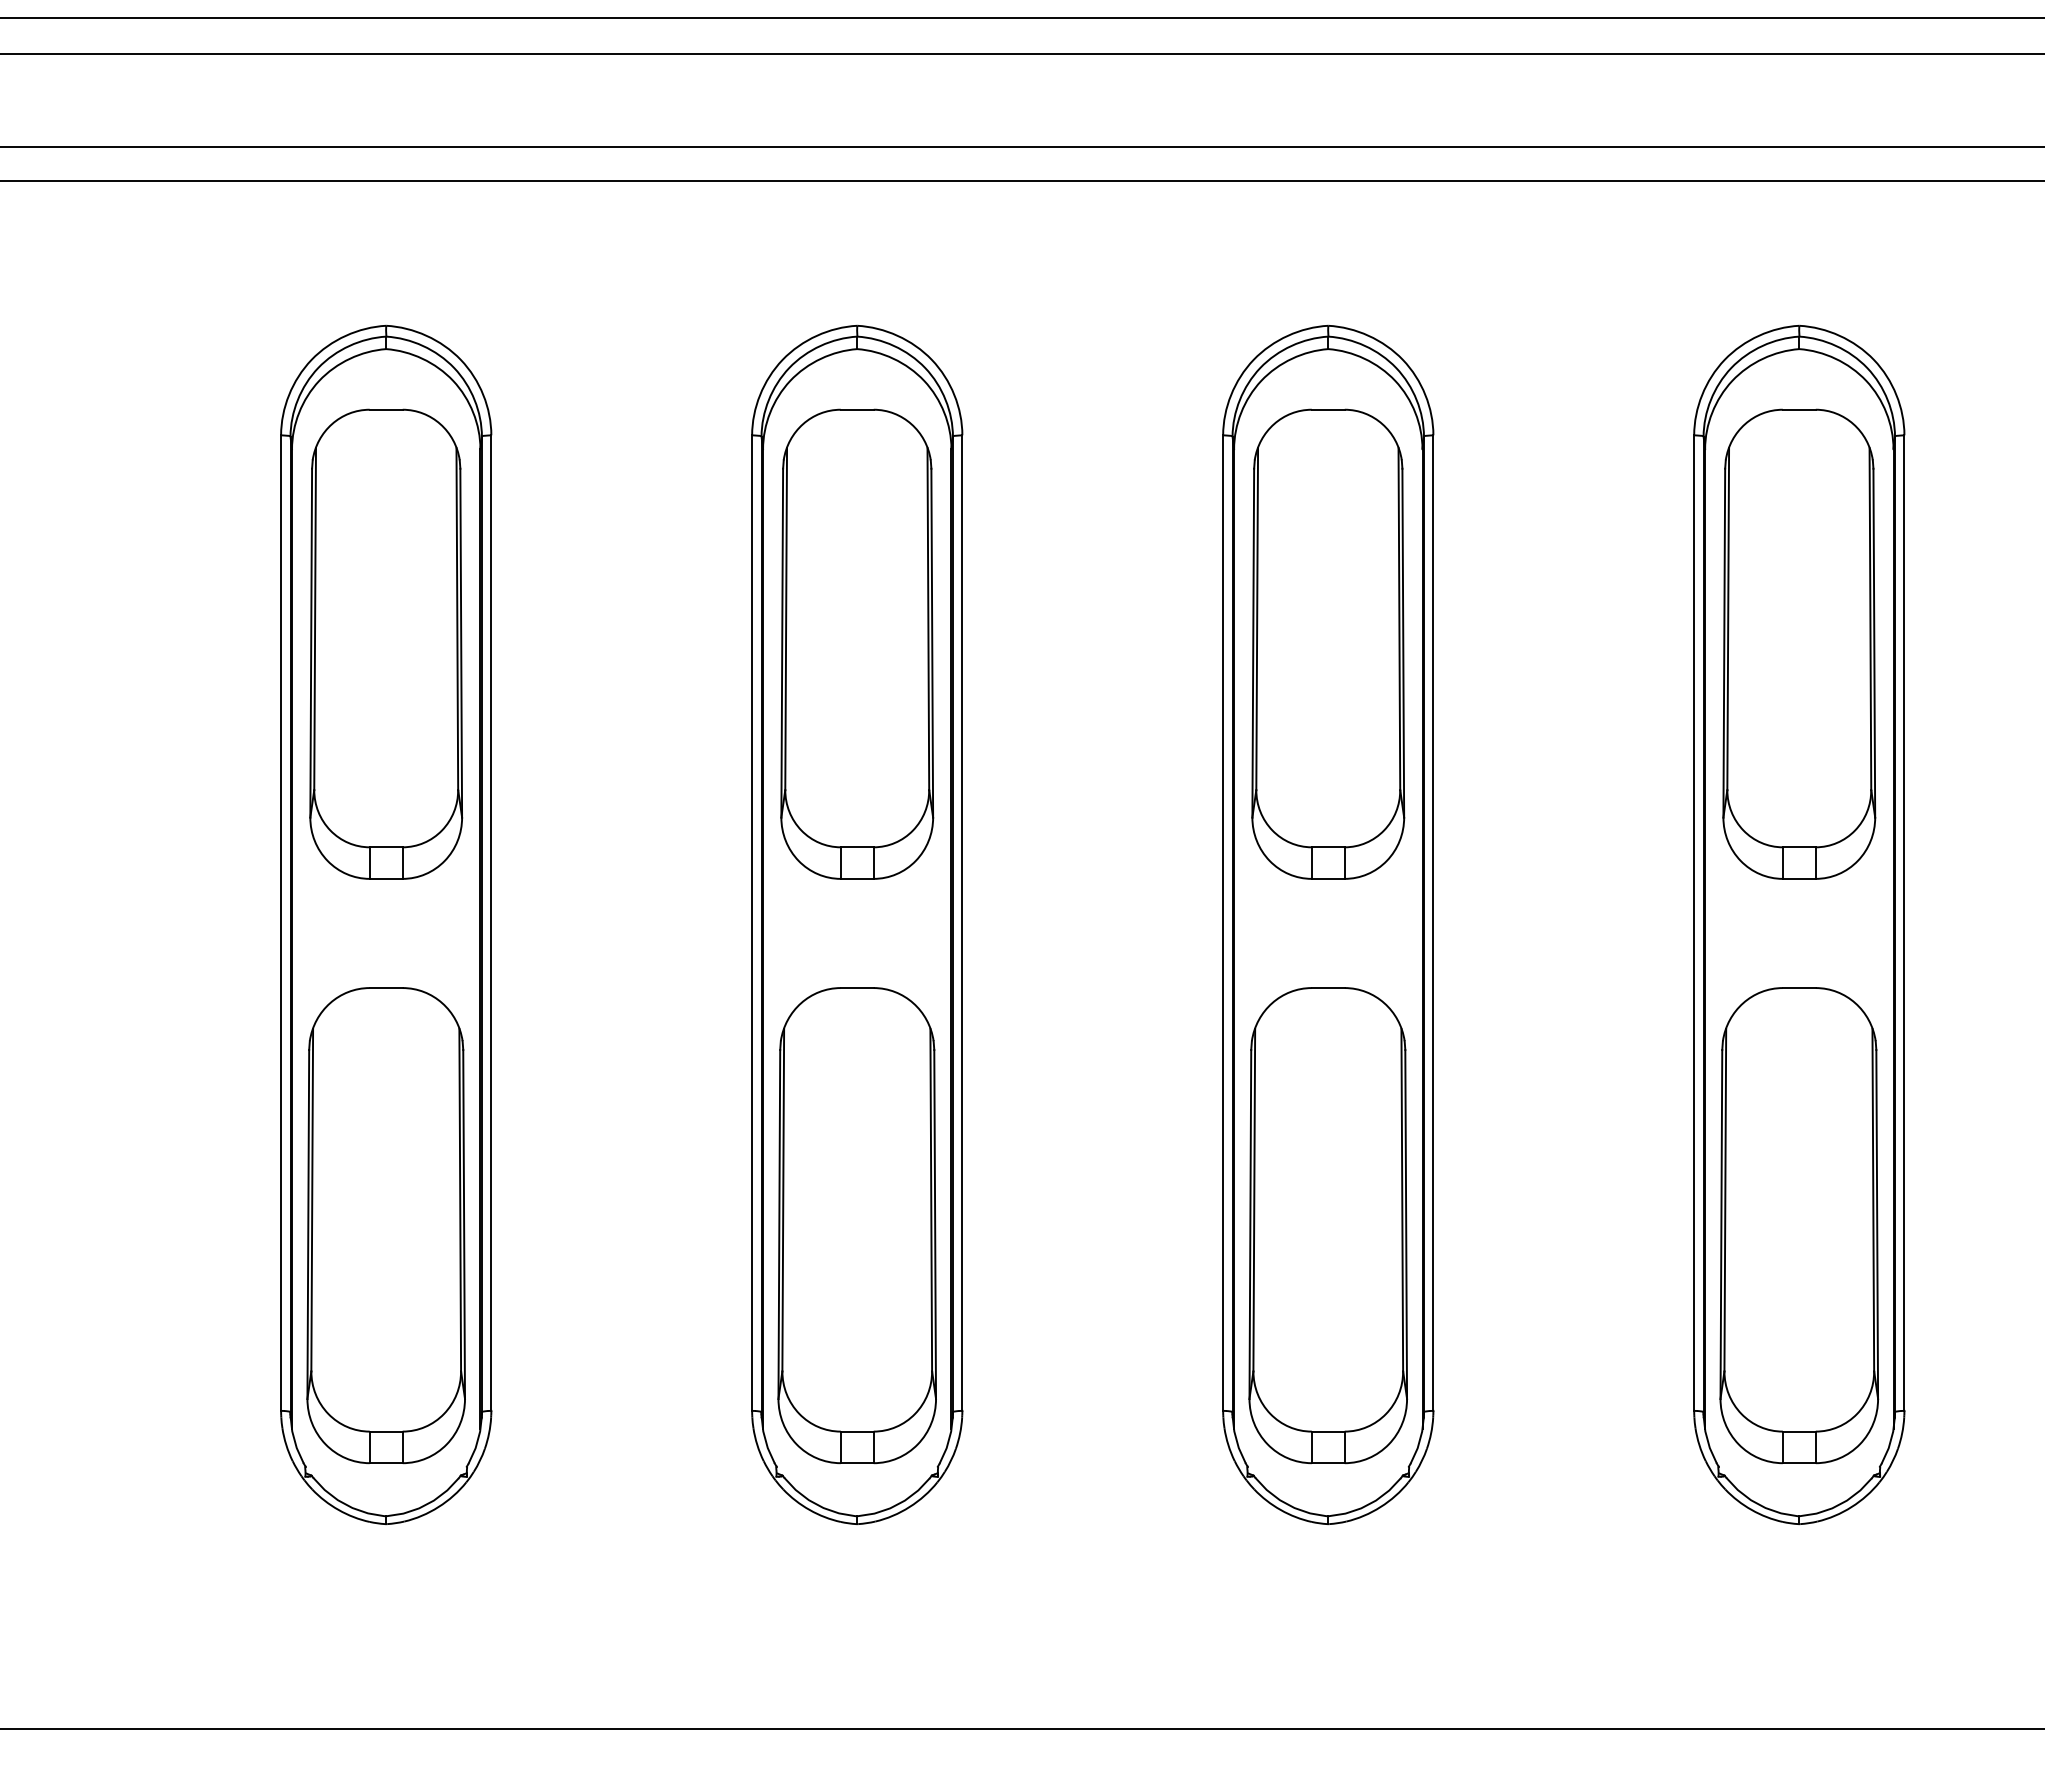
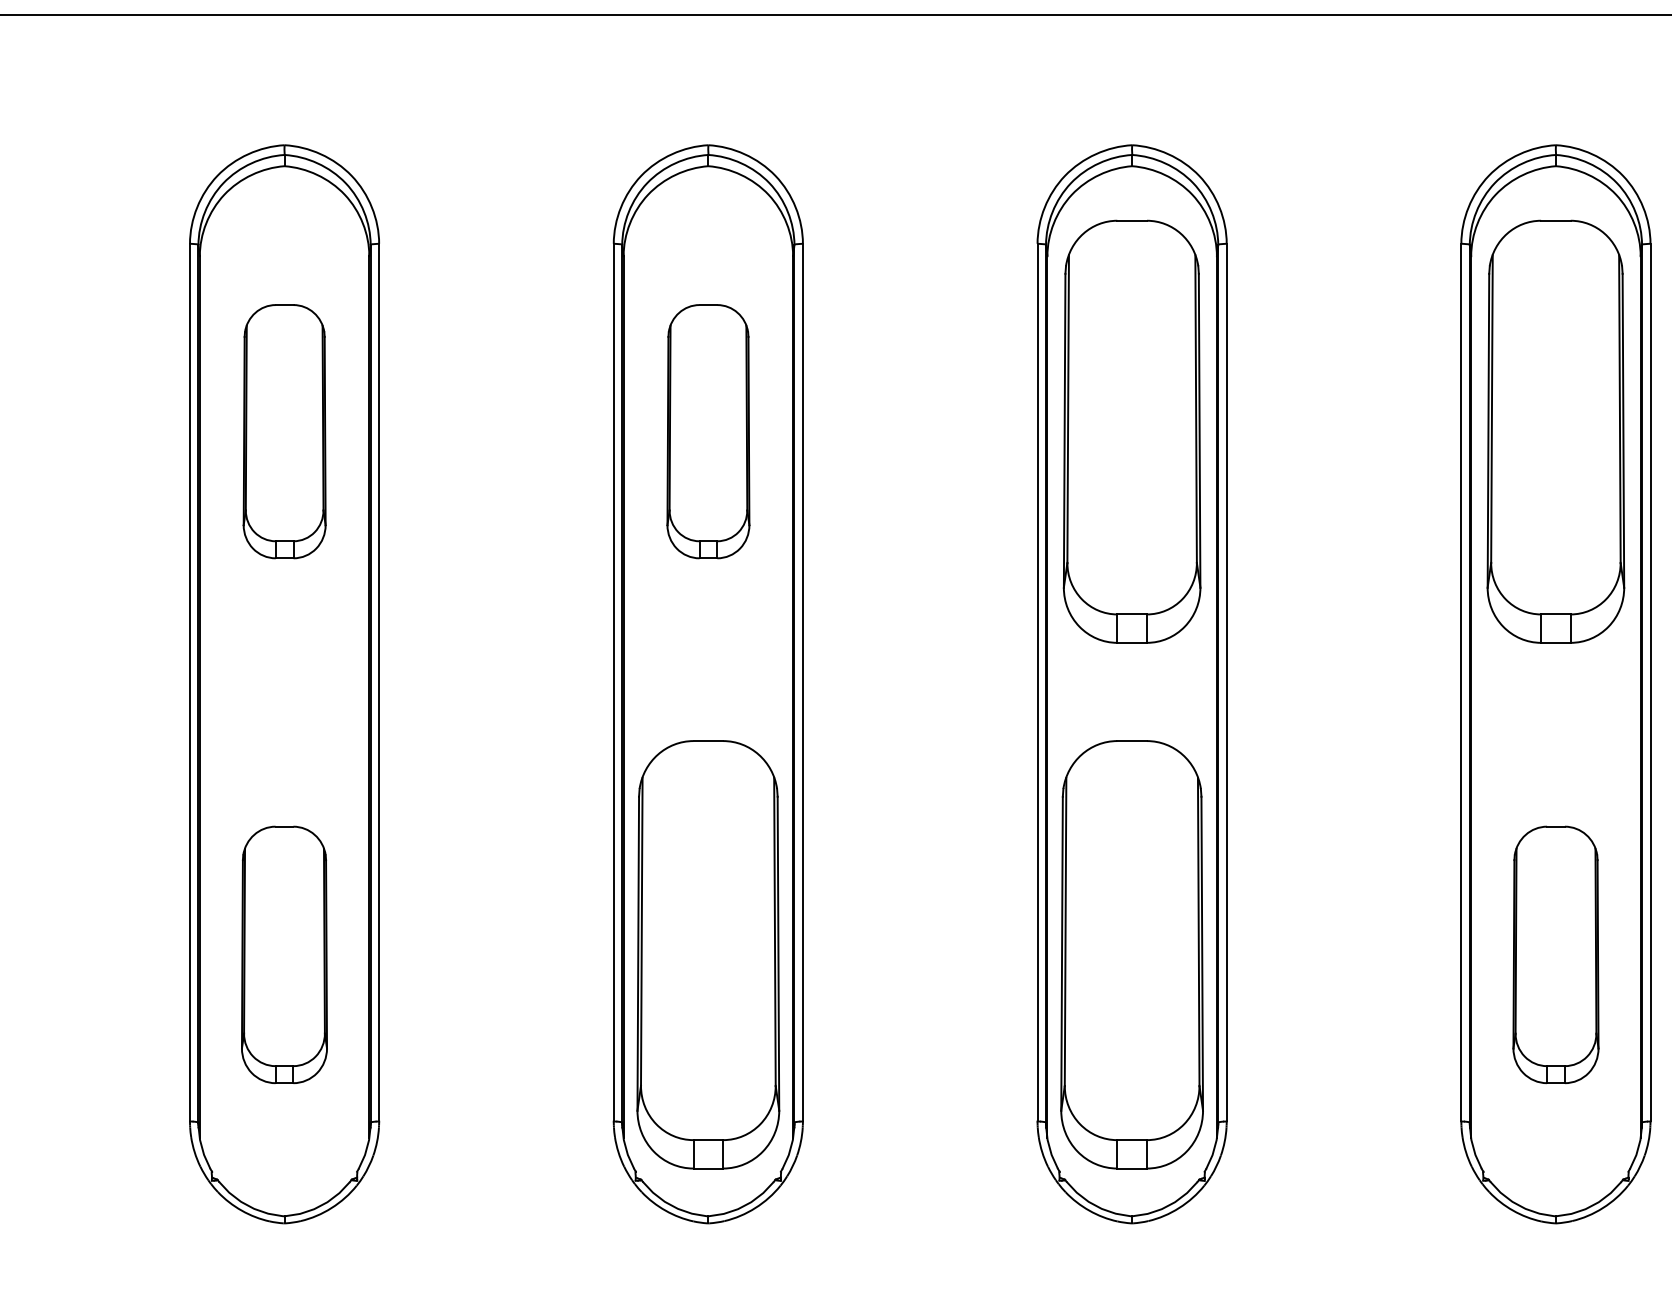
part: (386, 643) -> (284, 431), size x0.6
part: (857, 643) -> (708, 431), size x0.6
part: (385, 1225) -> (283, 954), size x0.6
part: (1799, 1225) -> (1556, 954), size x0.6

